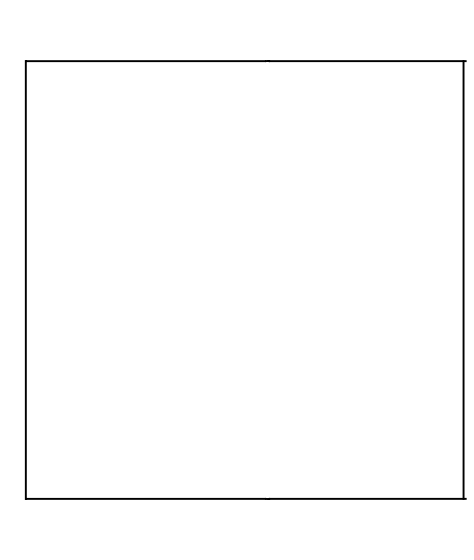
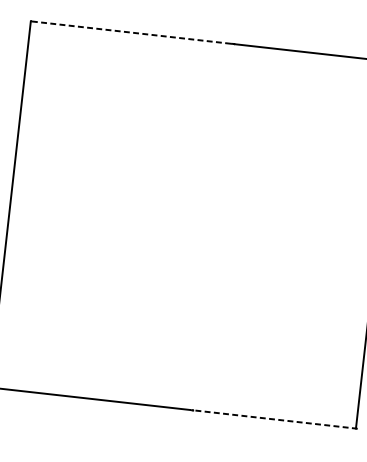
line: (145, 61) -> (130, 32), solid -> dashed
line: (367, 498) -> (275, 419), solid -> dashed

